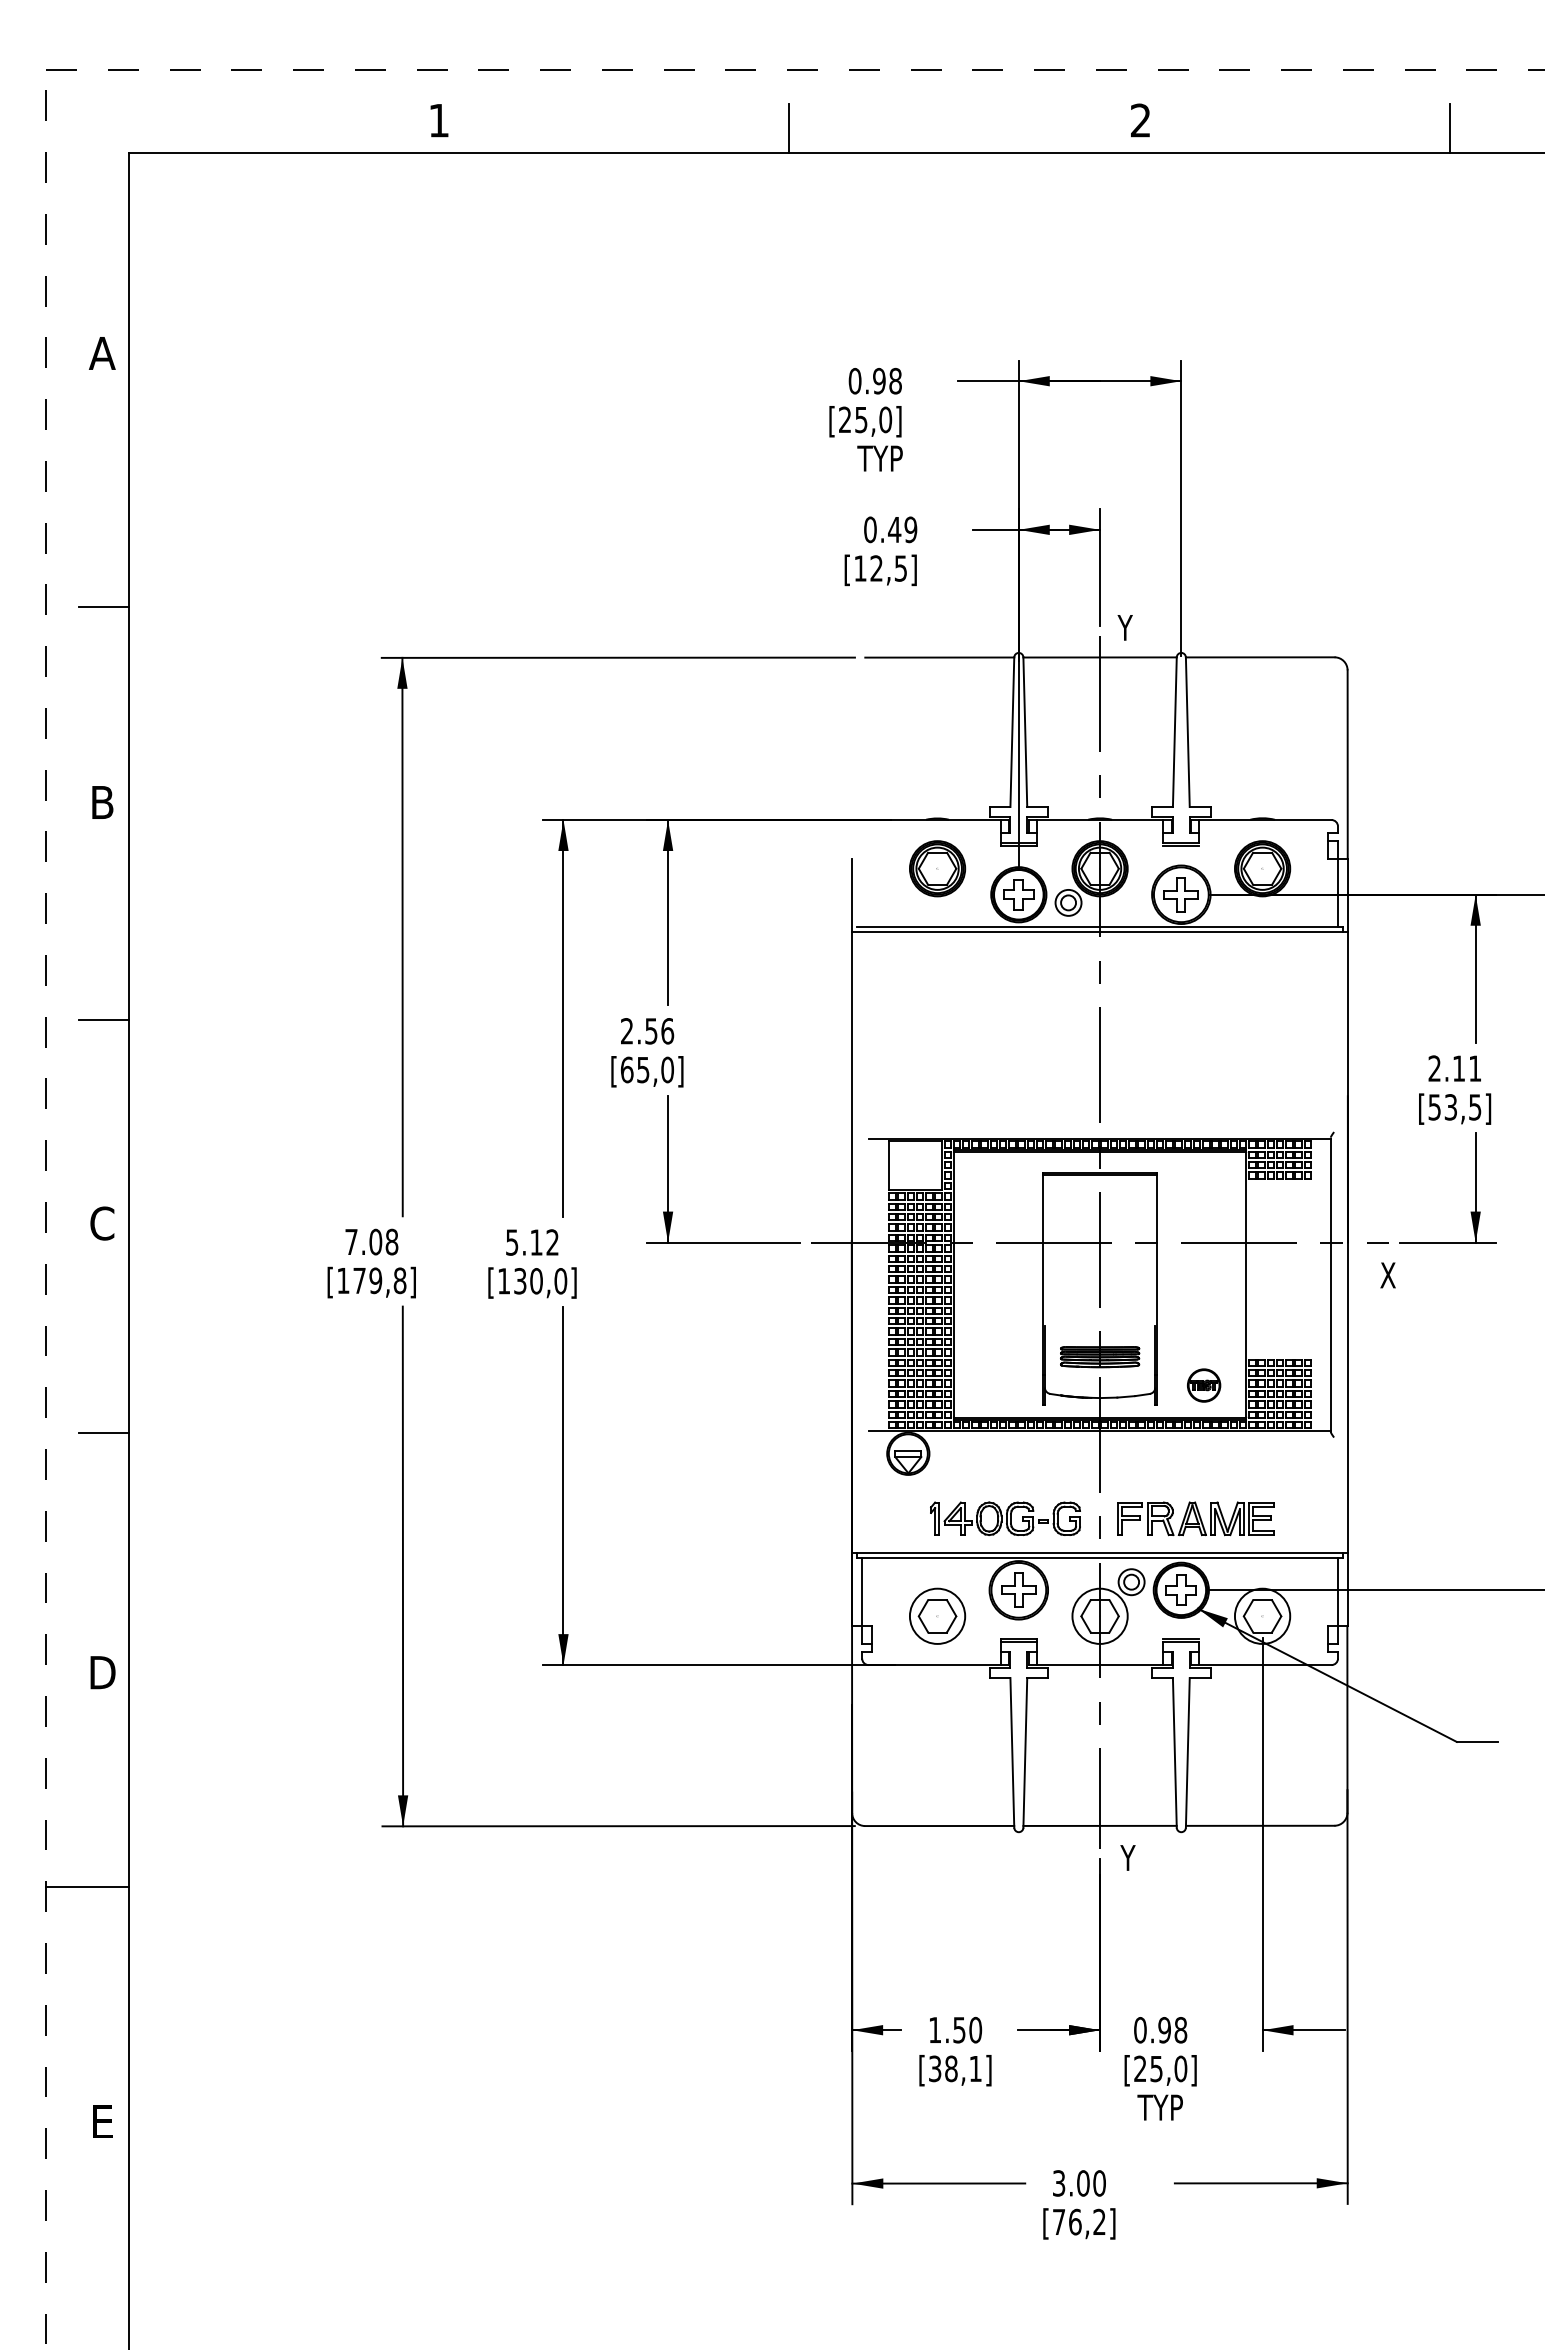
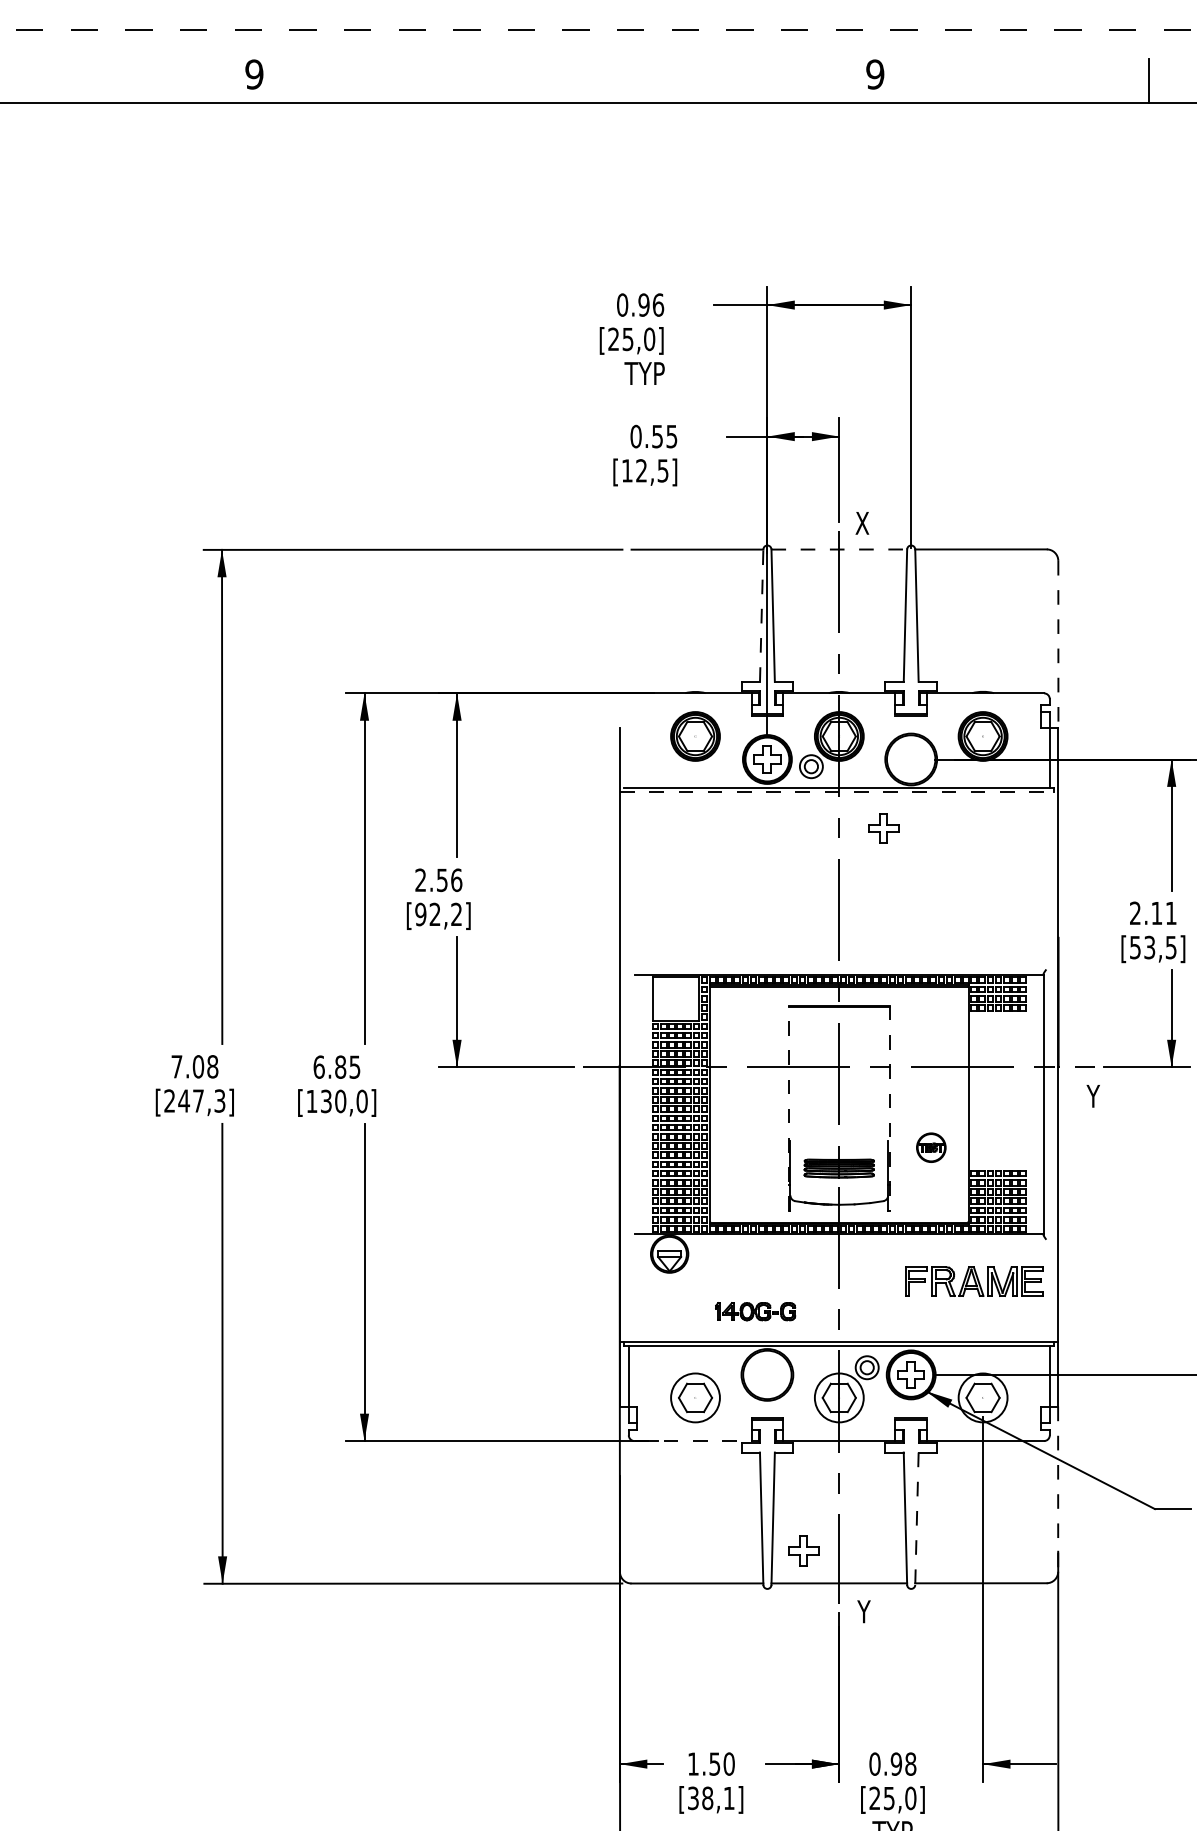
text: (438, 120) -> (253, 74), 1 -> 9
text: (1140, 120) -> (875, 74), 2 -> 9
line: (789, 128) -> (564, 81), removed
text: (895, 380) -> (658, 304), 0.98 -> 0.96
text: (902, 529) -> (664, 436), 0.49 -> 0.55
text: (1125, 627) -> (861, 523), Y -> X
line: (1100, 657) -> (839, 549), solid -> dashed
line: (1012, 732) -> (761, 615), solid -> dashed
line: (1347, 765) -> (1058, 645), solid -> dashed
part: (1180, 894) -> (883, 828), moved
line: (1100, 931) -> (839, 791), solid -> dashed
text: (646, 1069) -> (437, 914), [65,0] -> [92,2]
text: (532, 1242) -> (337, 1067), 5.12 -> 6.85
text: (1387, 1275) -> (1093, 1096), X -> Y
text: (371, 1280) -> (194, 1100), [179,8] -> [247,3]
line: (1043, 1289) -> (789, 1108), solid -> dashed
line: (1156, 1289) -> (889, 1108), solid -> dashed
part: (1204, 1385) -> (931, 1147), moved
part: (1005, 1518) -> (755, 1311), size x0.6
part: (1195, 1518) -> (974, 1281), moved
part: (1018, 1589) -> (803, 1550), moved
line: (939, 1665) -> (697, 1441), solid -> dashed
line: (1347, 1719) -> (1058, 1489), solid -> dashed
line: (1187, 1752) -> (916, 1518), solid -> dashed

